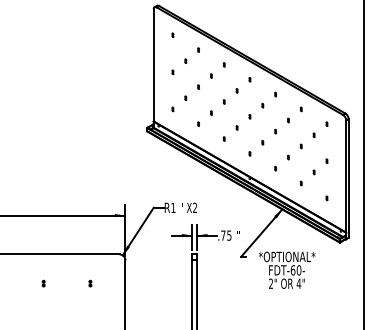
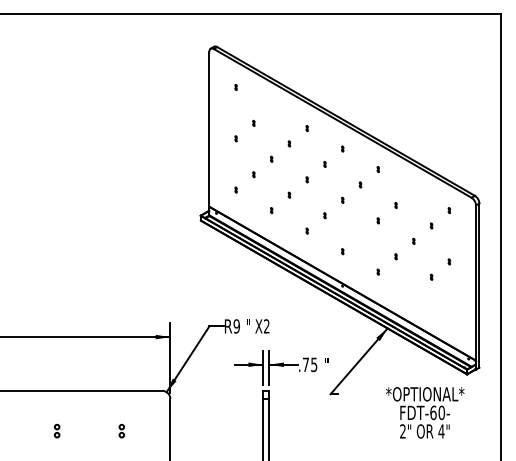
part: (198, 49) -> (271, 107), removed
part: (301, 108) -> (413, 189), removed
part: (262, 142) -> (360, 235), removed
part: (301, 183) -> (413, 292), removed
part: (326, 197) -> (448, 312), removed
text: (173, 207) -> (236, 326), R1 -> R9
text: (287, 270) -> (425, 412), moved
part: (43, 283) -> (57, 431), size x1.6
part: (90, 283) -> (121, 431), size x1.6

